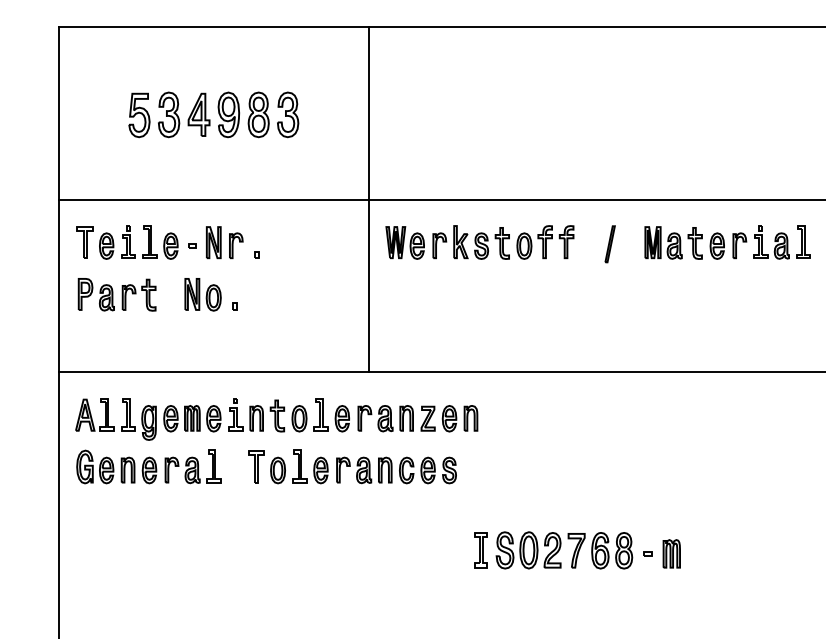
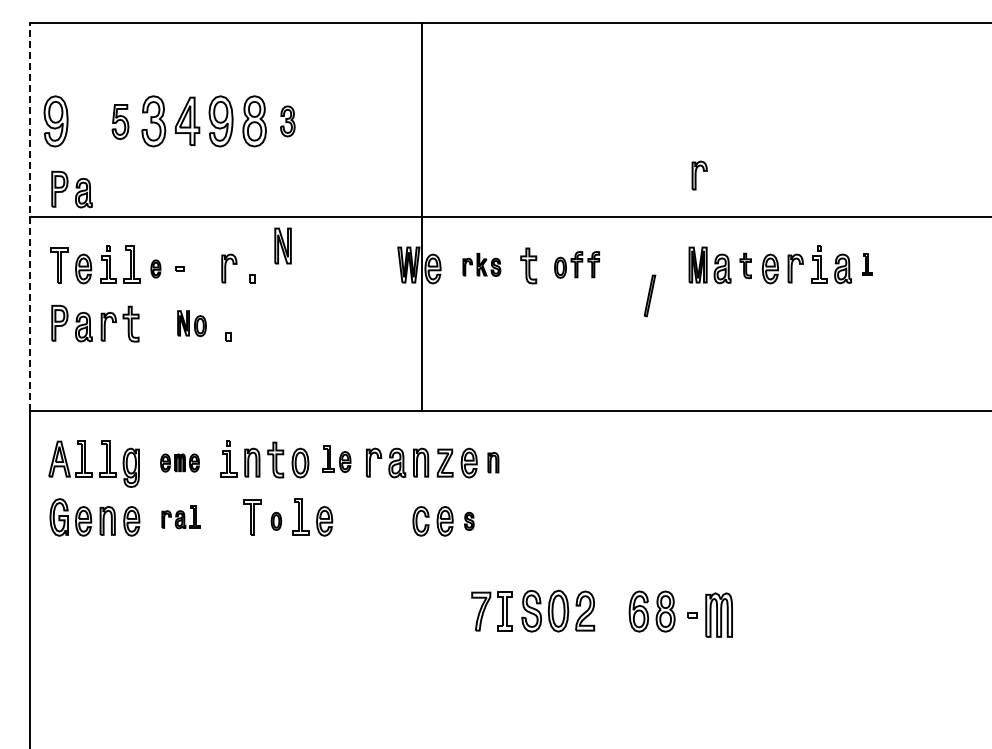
part: (81, 114) -> (55, 121), added
part: (139, 114) -> (120, 121), size x0.7
part: (287, 114) -> (287, 121), size x0.6
part: (654, 163) -> (699, 175), added
part: (95, 175) -> (71, 189), added
line: (58, 199) -> (29, 216), solid -> dashed
line: (369, 199) -> (422, 216), moved
part: (213, 242) -> (282, 245), moved
part: (460, 242) -> (481, 264), size x0.6
part: (544, 242) -> (576, 264), size x0.7
part: (803, 242) -> (867, 264), size x0.6
part: (609, 243) -> (649, 295), moved
part: (695, 243) -> (745, 265), size x0.7
part: (170, 245) -> (155, 268), size x0.6
part: (202, 294) -> (191, 323), size x0.7
part: (331, 415) -> (336, 459), size x0.7
part: (191, 418) -> (179, 462), size x0.6
part: (471, 418) -> (493, 462), size x0.7
part: (192, 467) -> (180, 517), size x0.6
part: (278, 470) -> (276, 521), size x0.6
part: (363, 470) -> (372, 521), removed
part: (449, 470) -> (469, 521), size x0.6
part: (576, 550) -> (481, 611), moved
part: (672, 553) -> (719, 614), size x1.4

